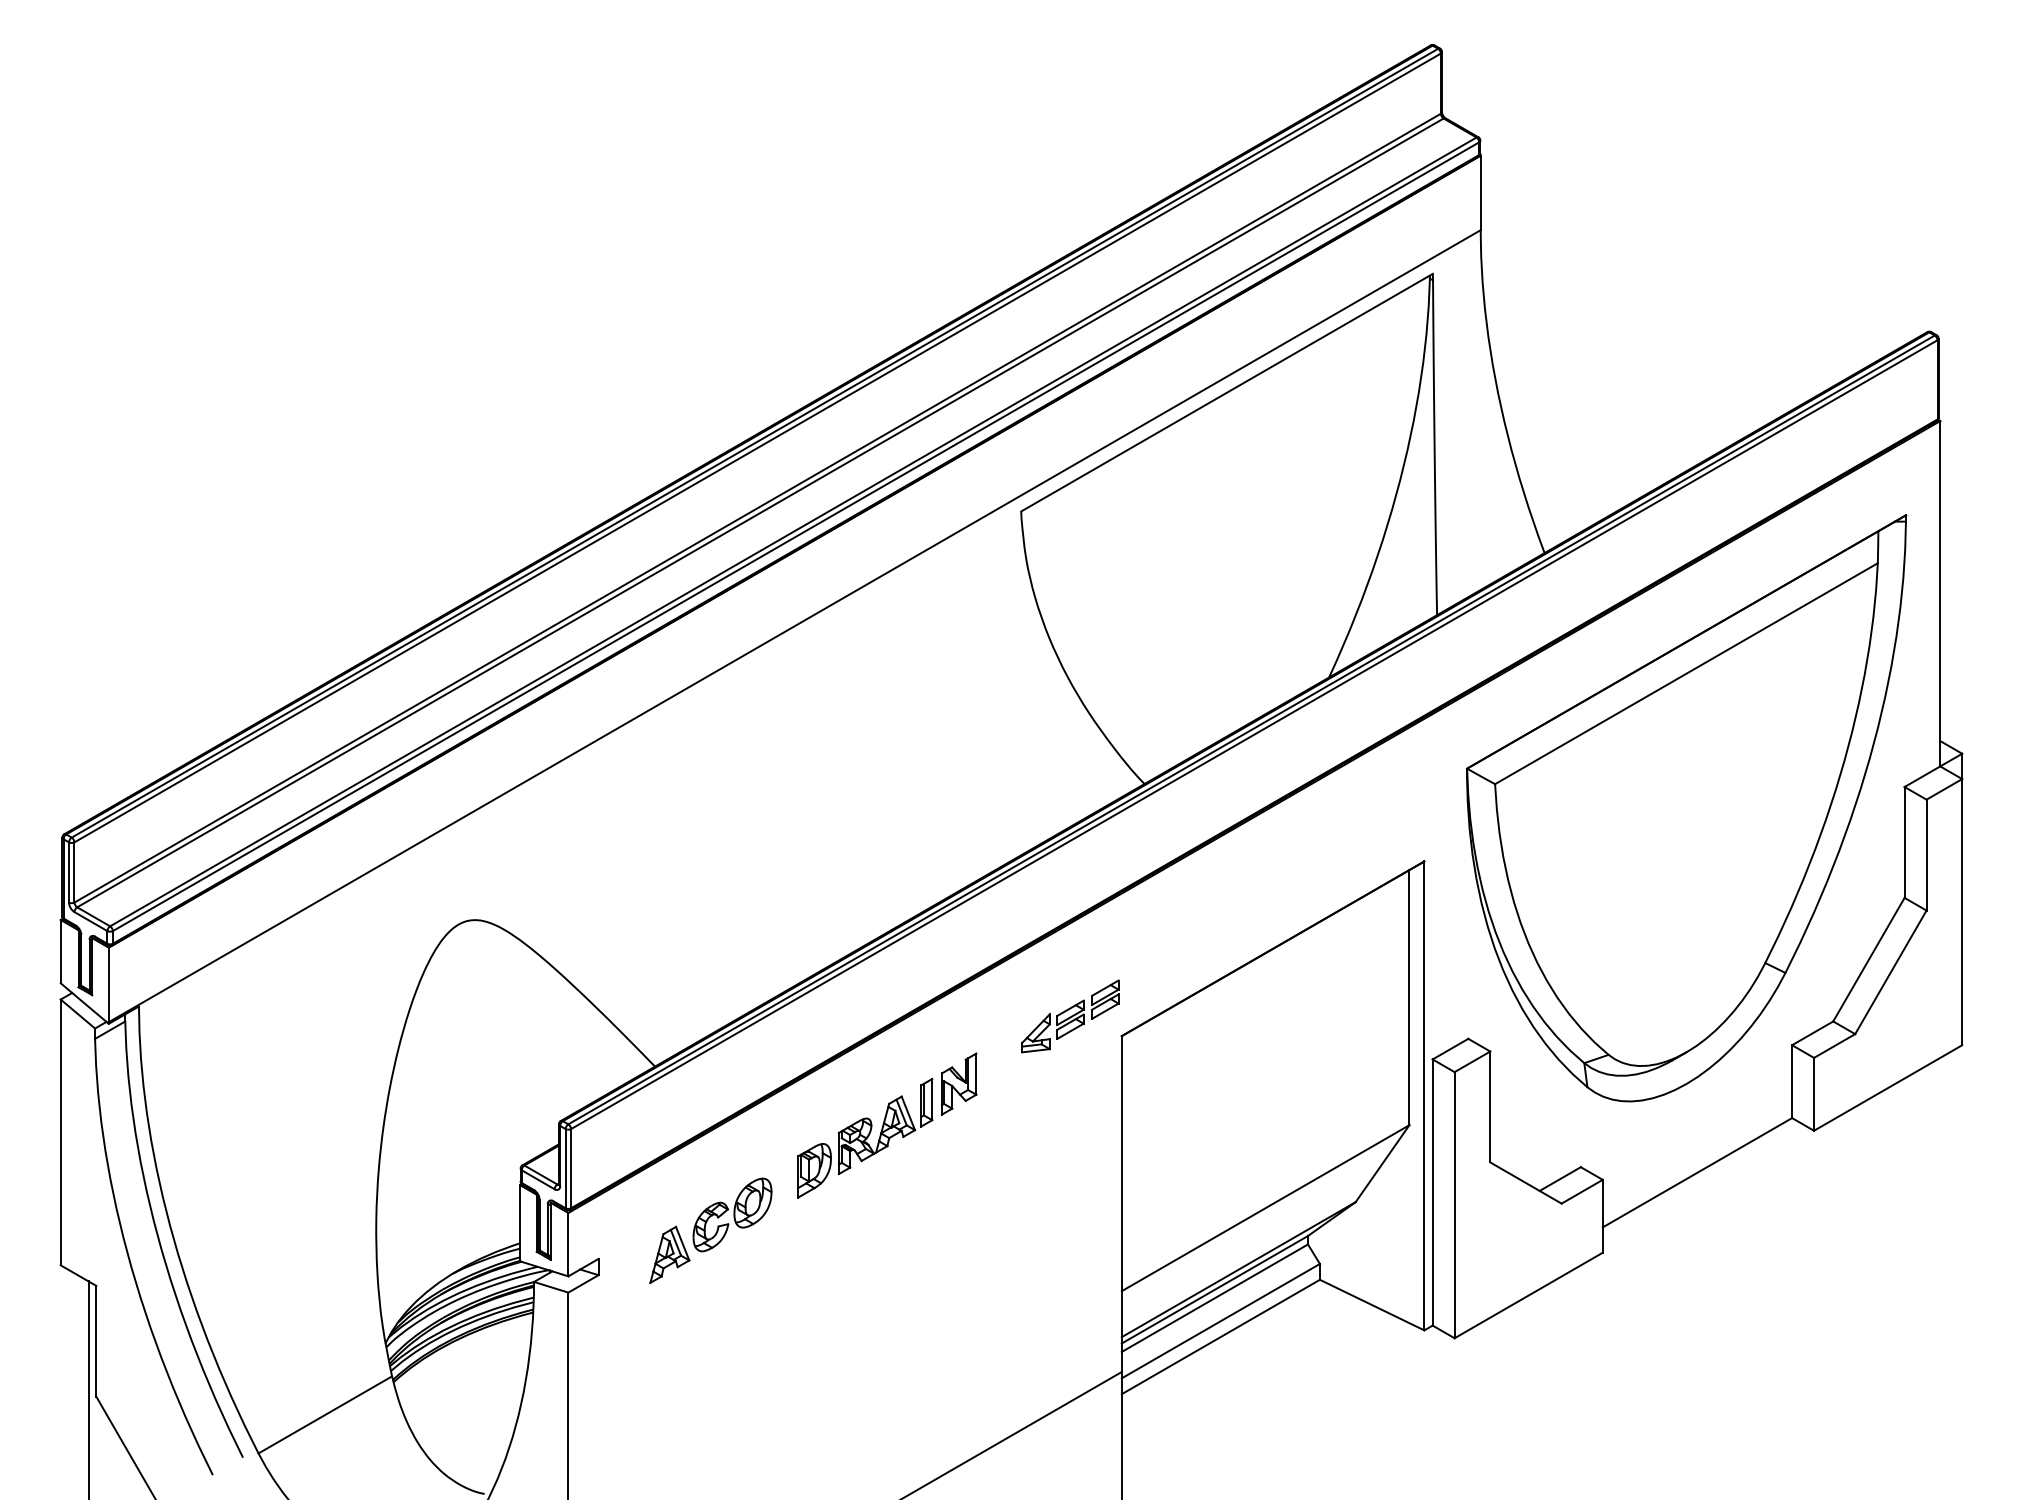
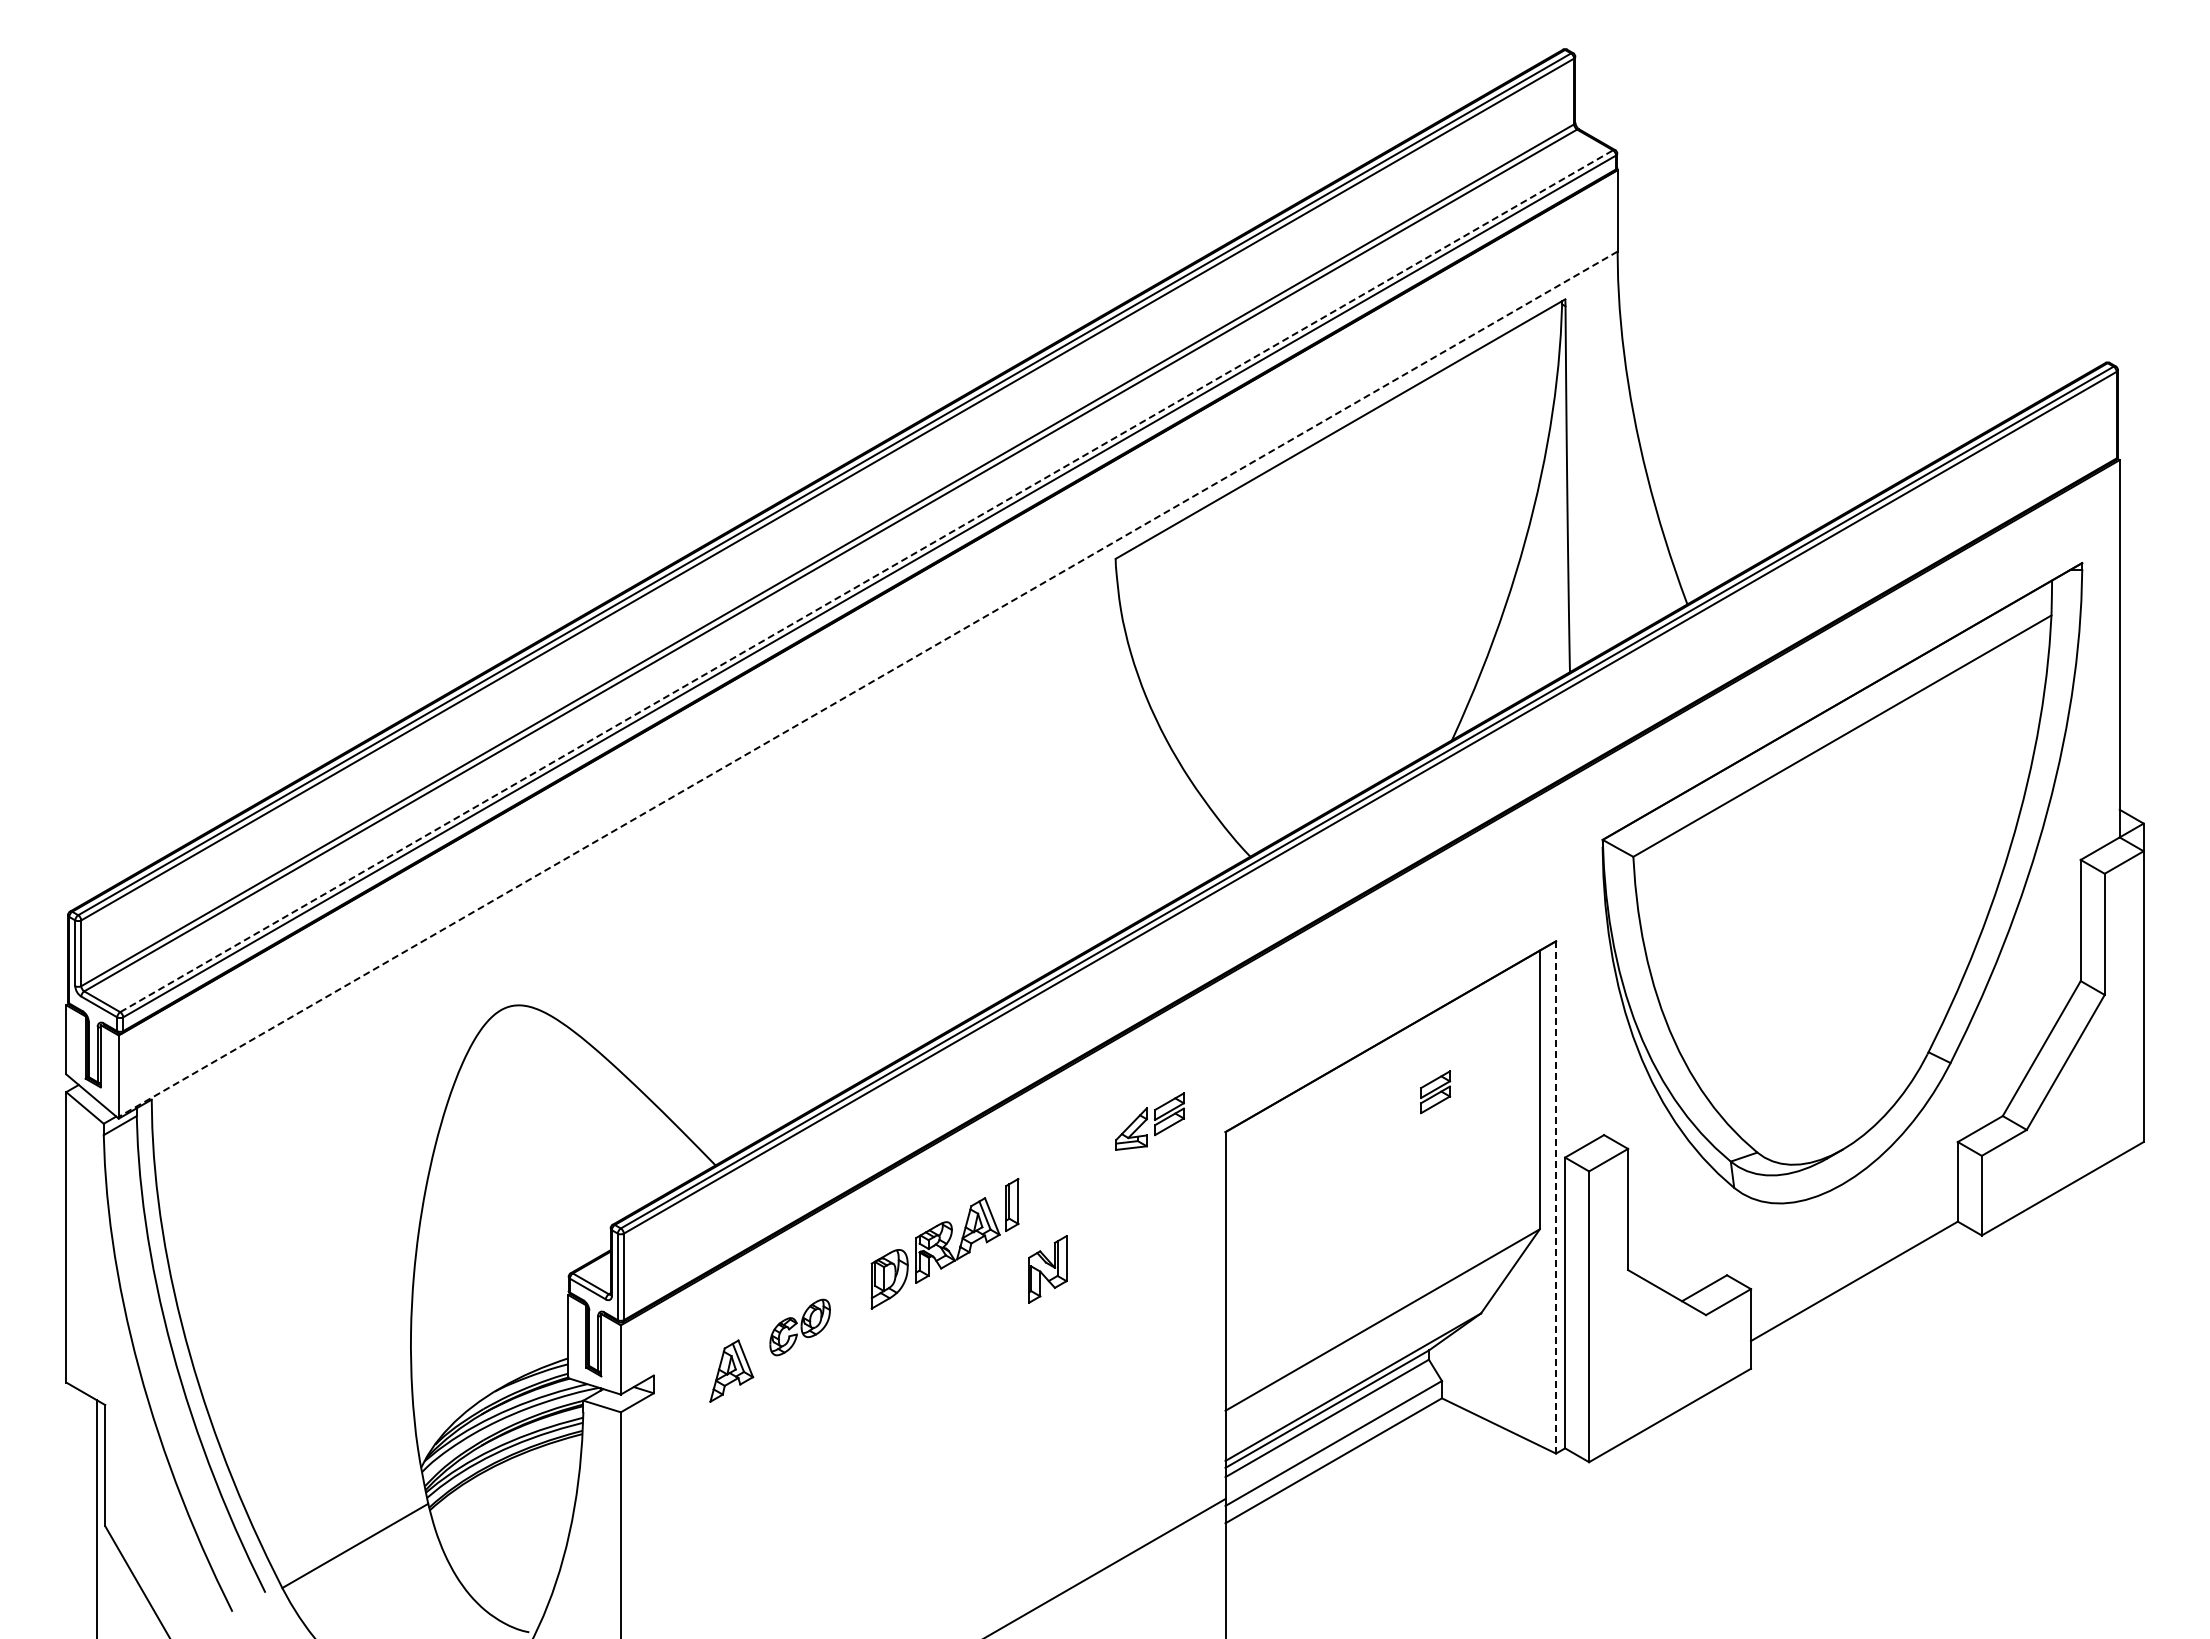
line: (793, 532) -> (866, 581), solid -> dashed
line: (794, 626) -> (867, 684), solid -> dashed
part: (1105, 999) -> (1435, 1092), moved
part: (958, 1084) -> (1047, 1269), moved
line: (1424, 1095) -> (1556, 1196), solid -> dashed
part: (731, 1214) -> (799, 1327), size x0.7

